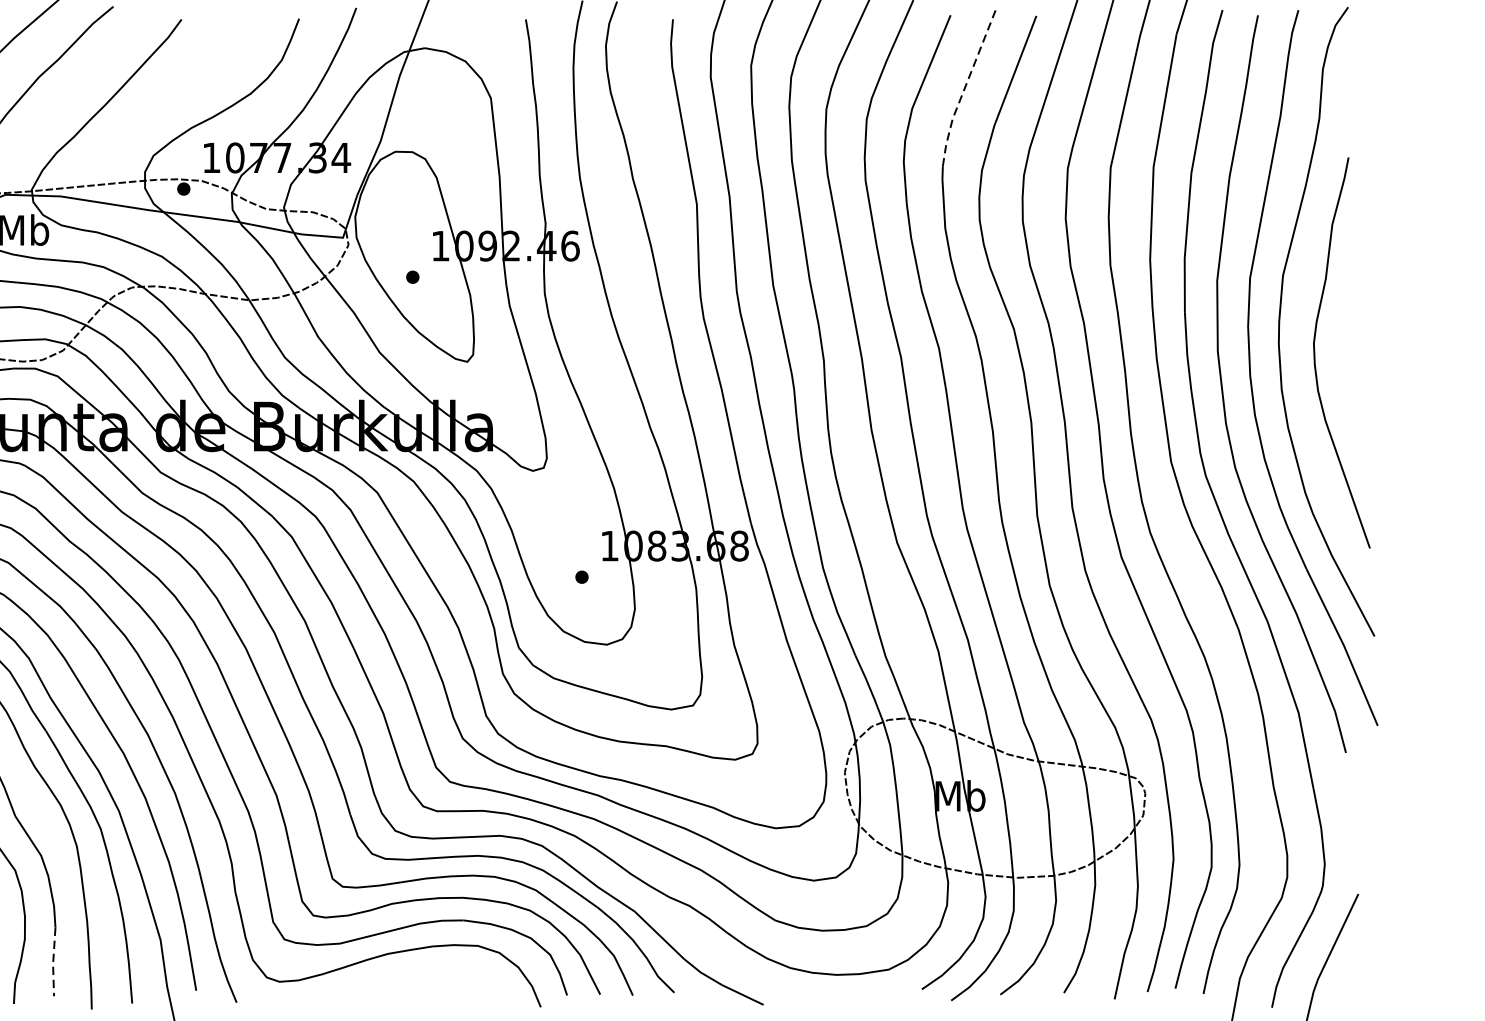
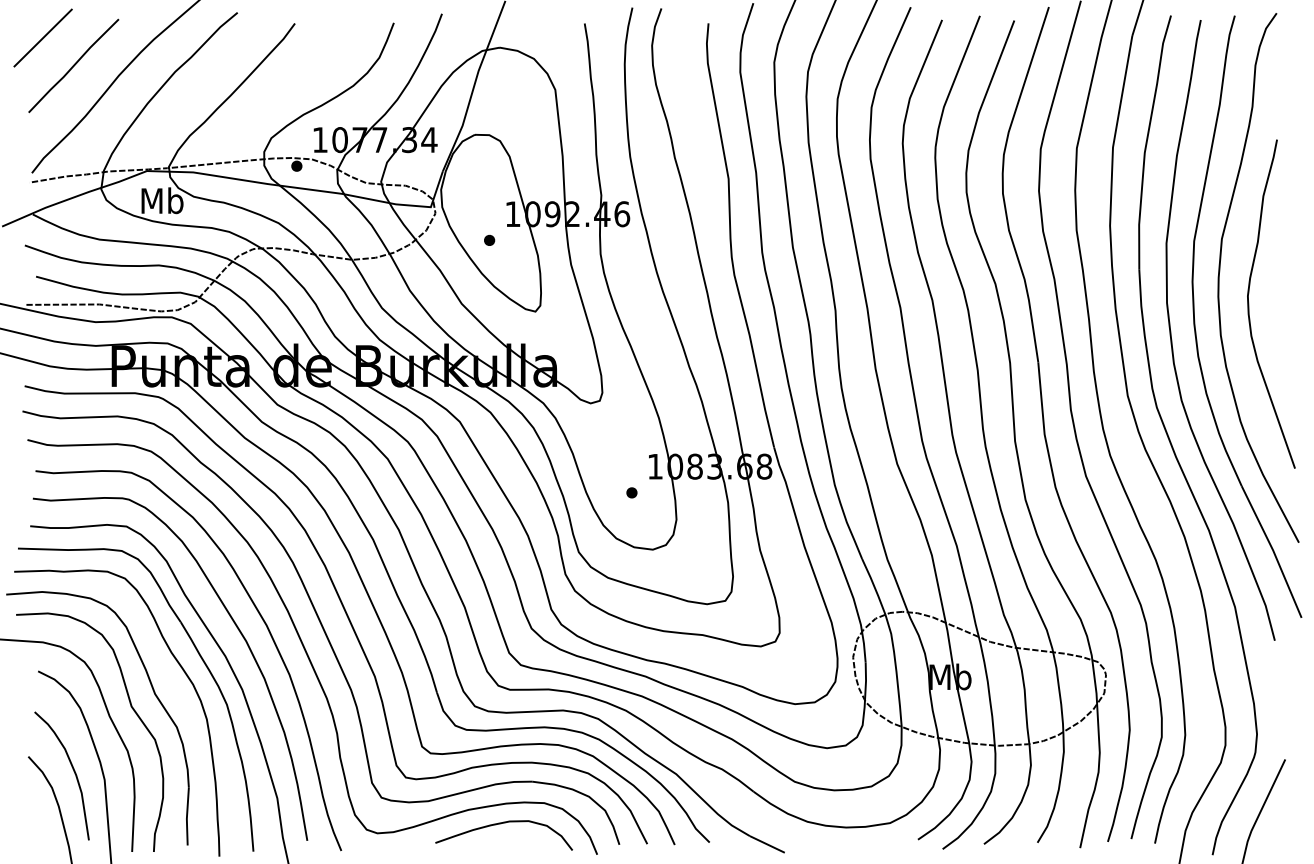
line: (965, 88) -> (954, 81), dashed -> solid
line: (52, 961) -> (186, 816), dashed -> solid
curve: (426, 971) -> (501, 824), added

